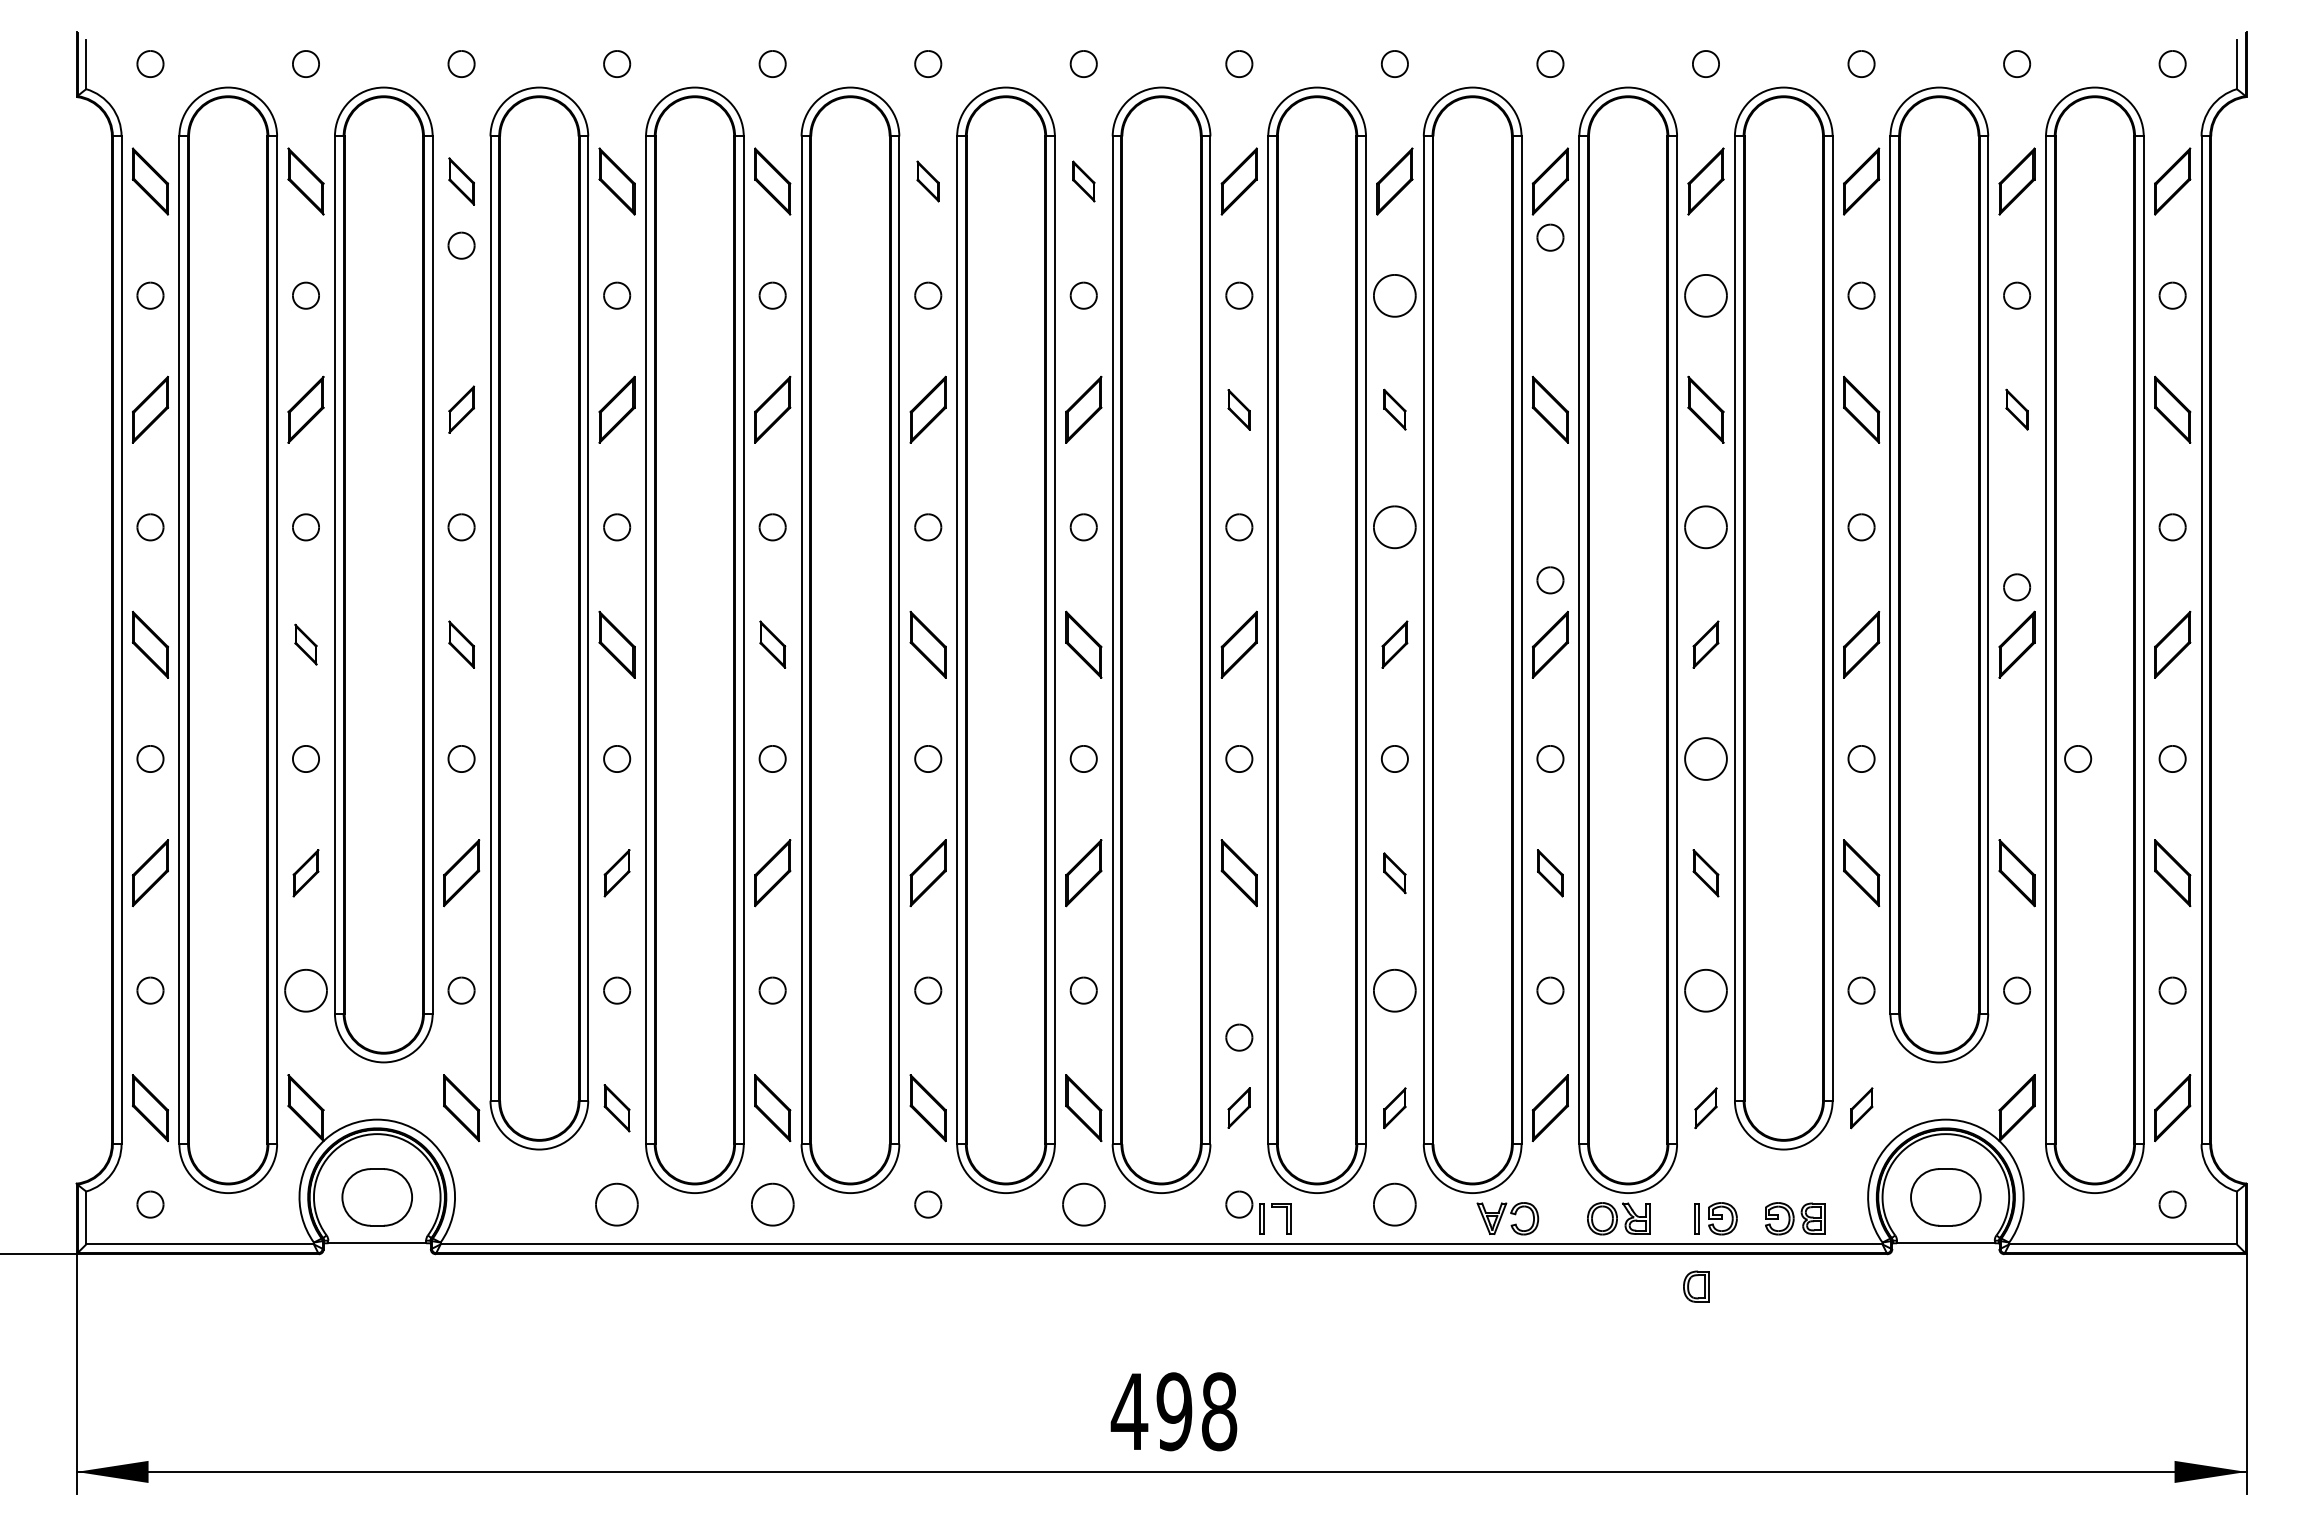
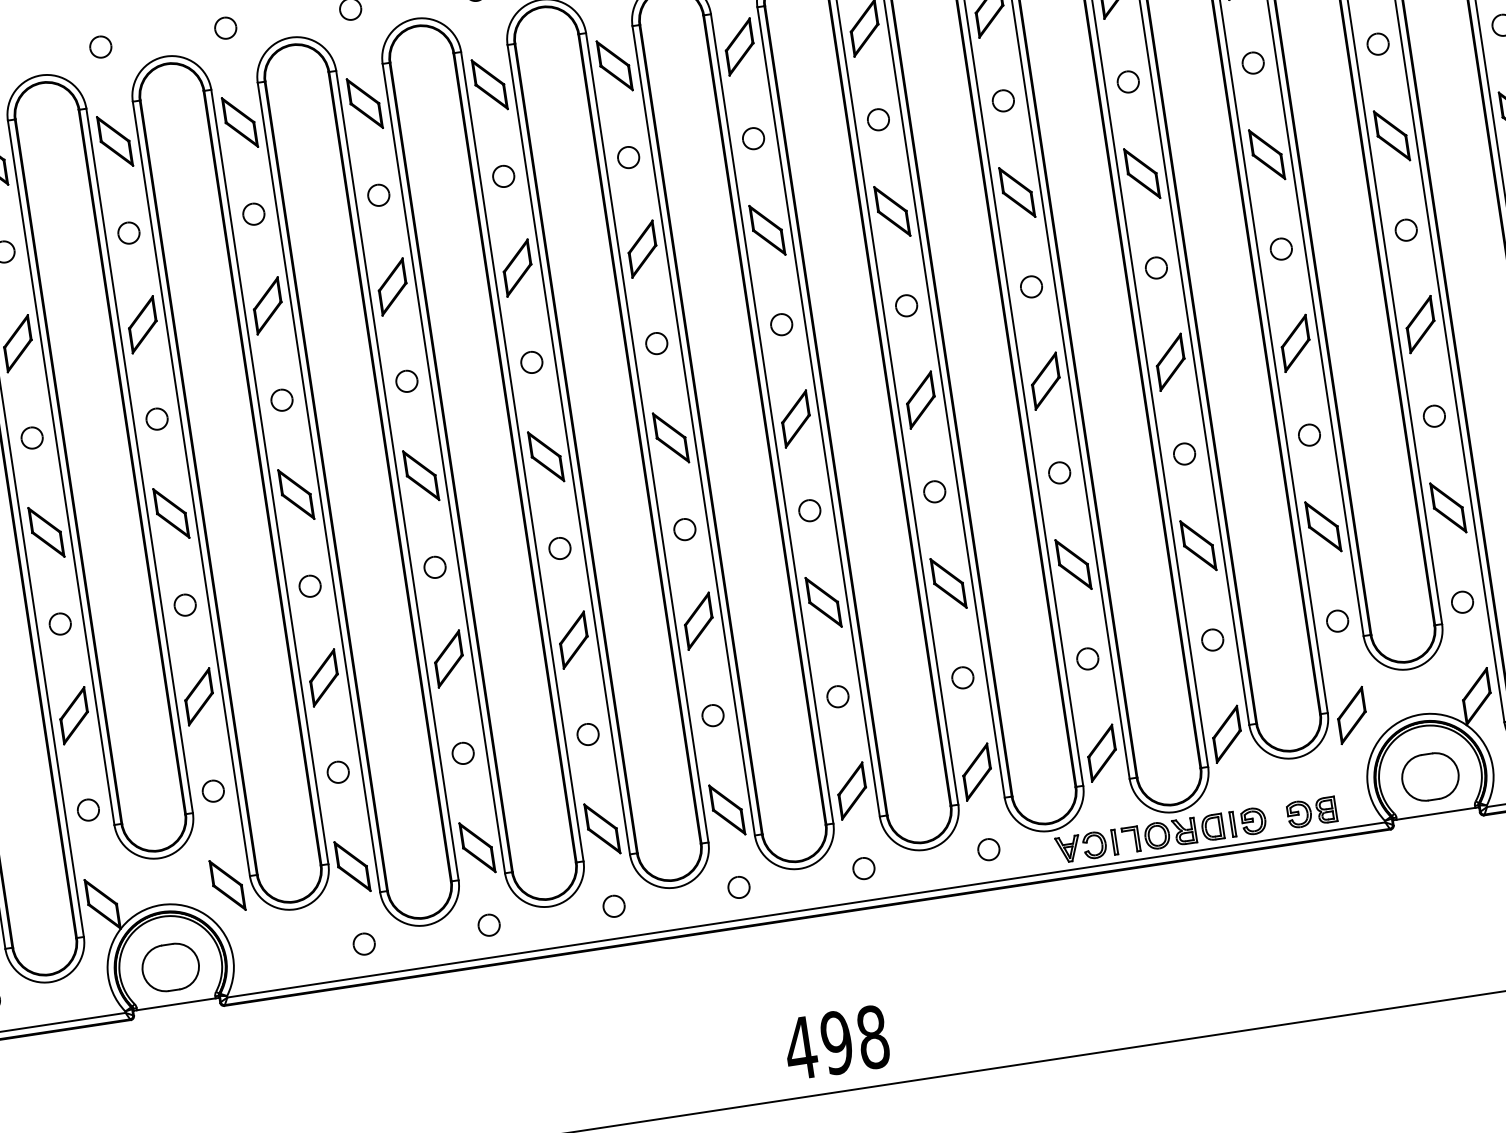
part: (461, 181) -> (115, 141), size x1.43
part: (927, 181) -> (489, 84), size x1.67
part: (1083, 181) -> (614, 65), size x1.67
part: (1550, 237) -> (1003, 100), moved
part: (461, 245) -> (128, 232), moved
part: (1394, 295) -> (878, 119), size x0.62
part: (1705, 295) -> (1127, 81), size x0.62
part: (461, 409) -> (142, 324), size x1.43
part: (1238, 409) -> (766, 230), size x1.67
part: (1394, 409) -> (891, 211), size x1.67
part: (2016, 409) -> (1391, 135), size x1.67
part: (1394, 527) -> (906, 305), size x0.62
part: (1705, 527) -> (1156, 268), size x0.62
part: (1550, 580) -> (1031, 287), moved
part: (2017, 587) -> (1406, 230), moved
part: (305, 644) -> (45, 532), size x1.67
part: (461, 644) -> (171, 513), size x1.43
part: (772, 644) -> (421, 475), size x1.43
part: (1394, 644) -> (920, 399), size x1.43
part: (1705, 644) -> (1170, 362), size x1.43
part: (1705, 758) -> (1184, 453), size x0.62
part: (2078, 758) -> (1434, 415), moved
part: (305, 873) -> (73, 716), size x1.43
part: (616, 873) -> (323, 678), size x1.43
part: (1394, 873) -> (948, 583), size x1.67
part: (1549, 873) -> (1072, 564), size x1.43
part: (1705, 873) -> (1198, 546), size x1.43
part: (305, 990) -> (87, 810), size x0.62
part: (1394, 990) -> (962, 677), size x0.62
part: (1705, 990) -> (1212, 640), size x0.62
part: (1239, 1037) -> (838, 696), moved
part: (1238, 1107) -> (851, 790), size x1.67
part: (616, 1108) -> (352, 867), size x1.43
part: (1394, 1108) -> (976, 772), size x1.67
part: (1705, 1108) -> (1226, 734), size x1.67
part: (1861, 1108) -> (1351, 715), size x1.67
part: (617, 1204) -> (364, 943), size x0.62
part: (772, 1204) -> (489, 925), size x0.62
part: (1083, 1204) -> (738, 887), size x0.62
part: (1394, 1204) -> (988, 849), size x0.62
part: (1275, 1207) -> (1124, 831), moved
part: (1696, 1286) -> (1212, 827), moved

